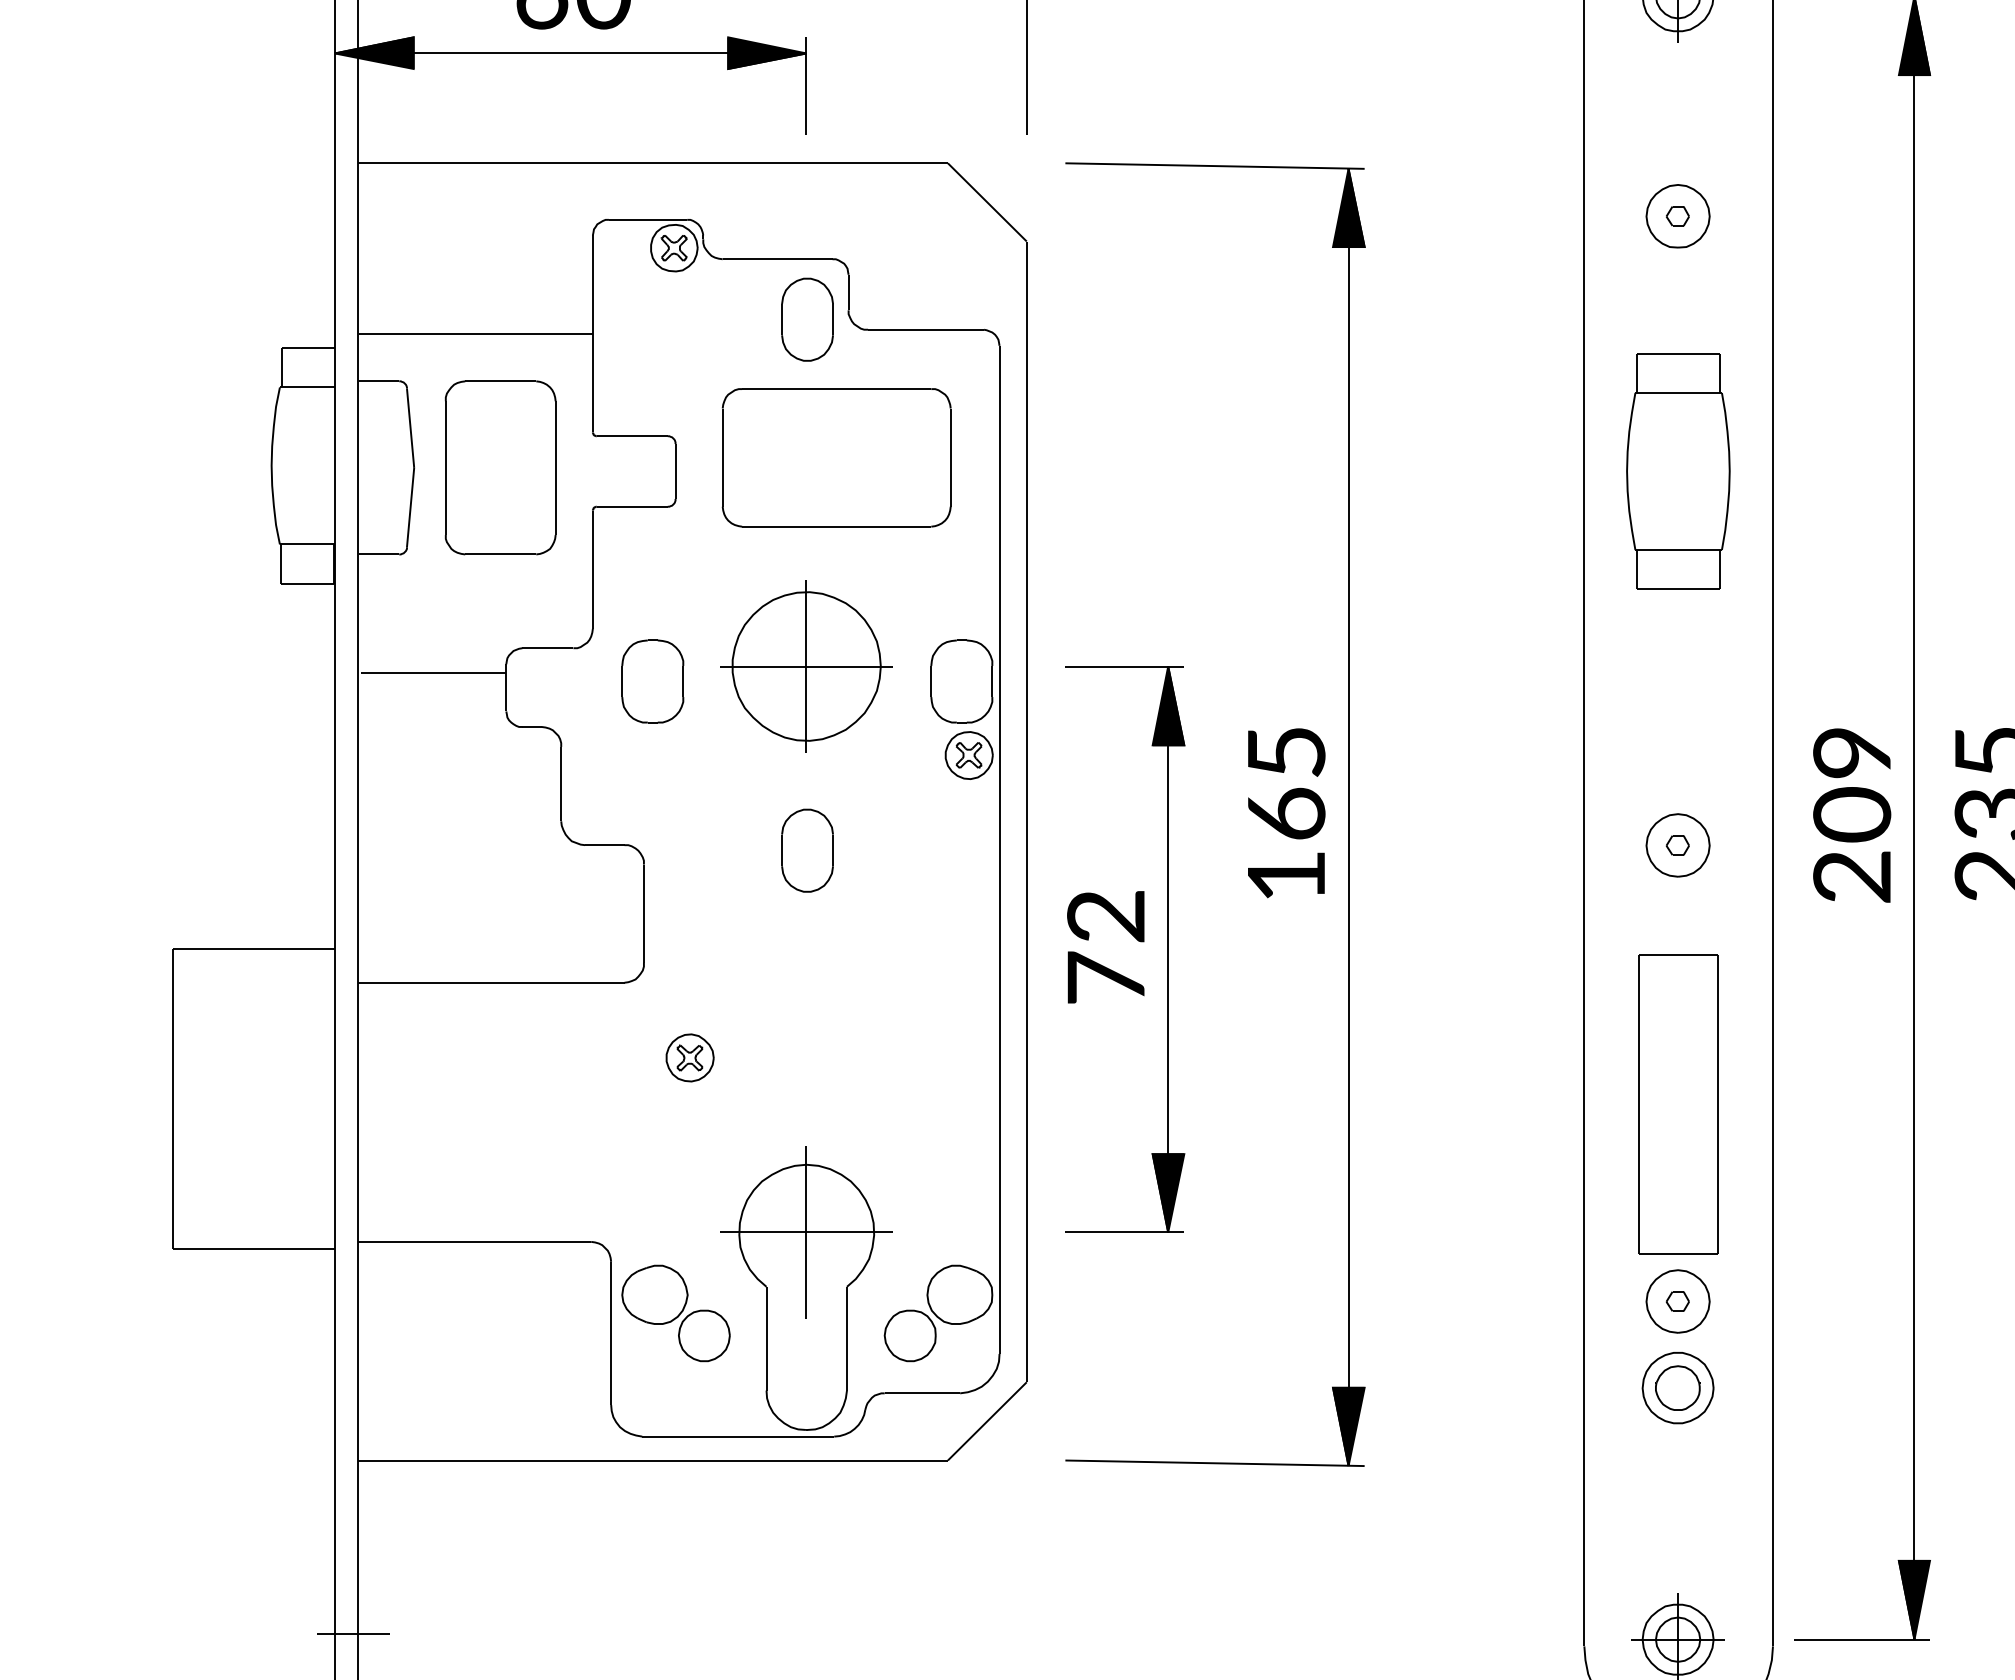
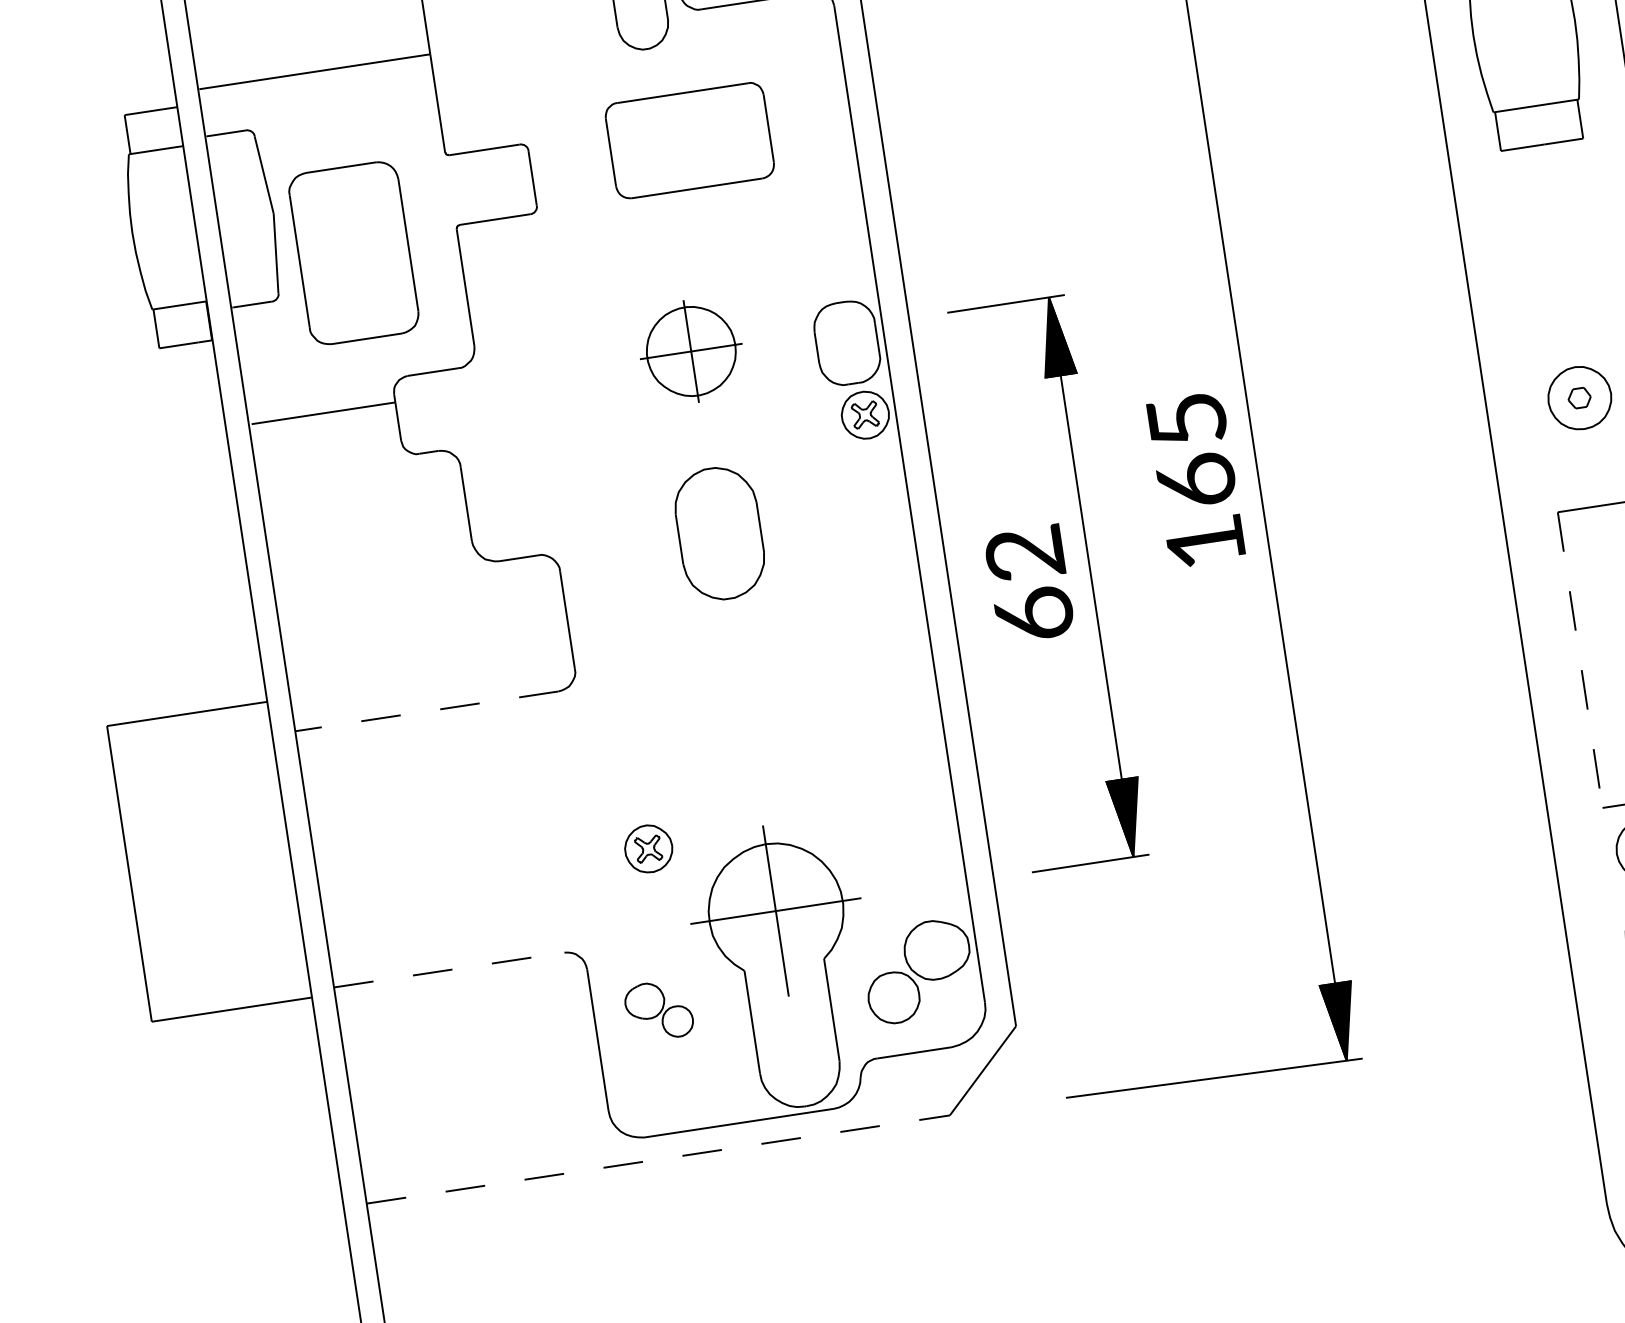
part: (836, 457) -> (689, 140), size x0.7
part: (500, 467) -> (353, 252), moved
part: (806, 666) -> (691, 351), size x0.6
part: (652, 681) -> (541, 389), removed
text: (1286, 813) -> (1196, 480), moved
part: (807, 850) -> (719, 533), size x1.6
text: (1106, 977) -> (1034, 614), 72 -> 62
line: (490, 982) -> (426, 711), solid -> dashed
part: (689, 1057) -> (648, 848), moved
line: (1639, 1104) -> (1580, 660), solid -> dashed
line: (474, 1241) -> (448, 969), solid -> dashed
part: (675, 1313) -> (658, 1010), size x0.6
line: (653, 1460) -> (658, 1159), solid -> dashed

